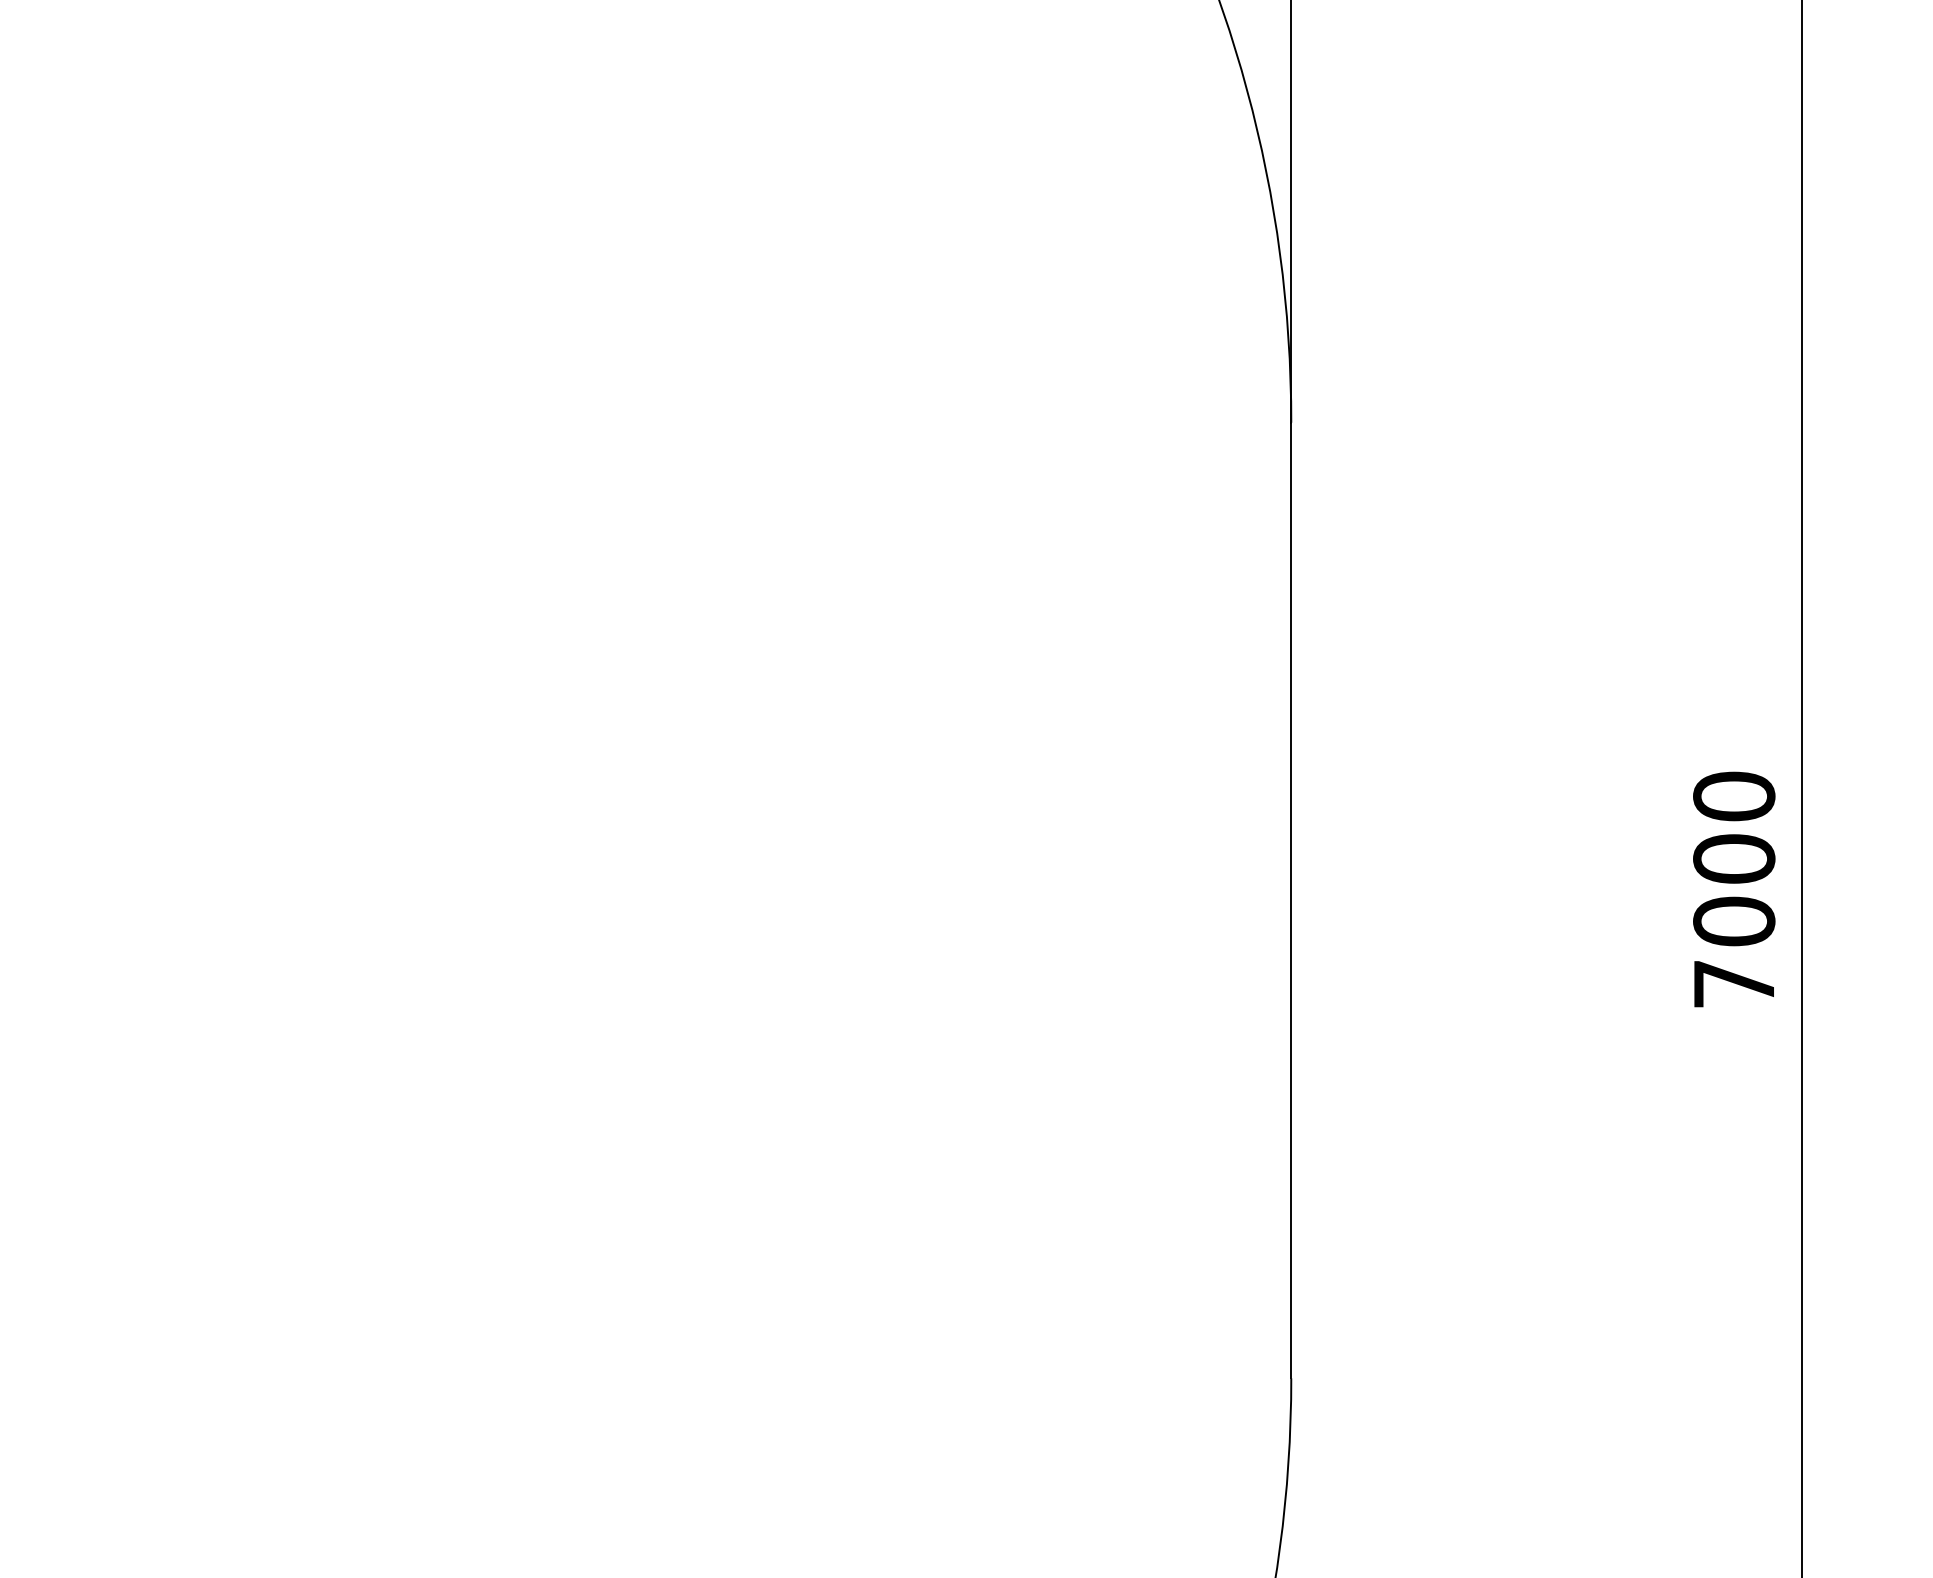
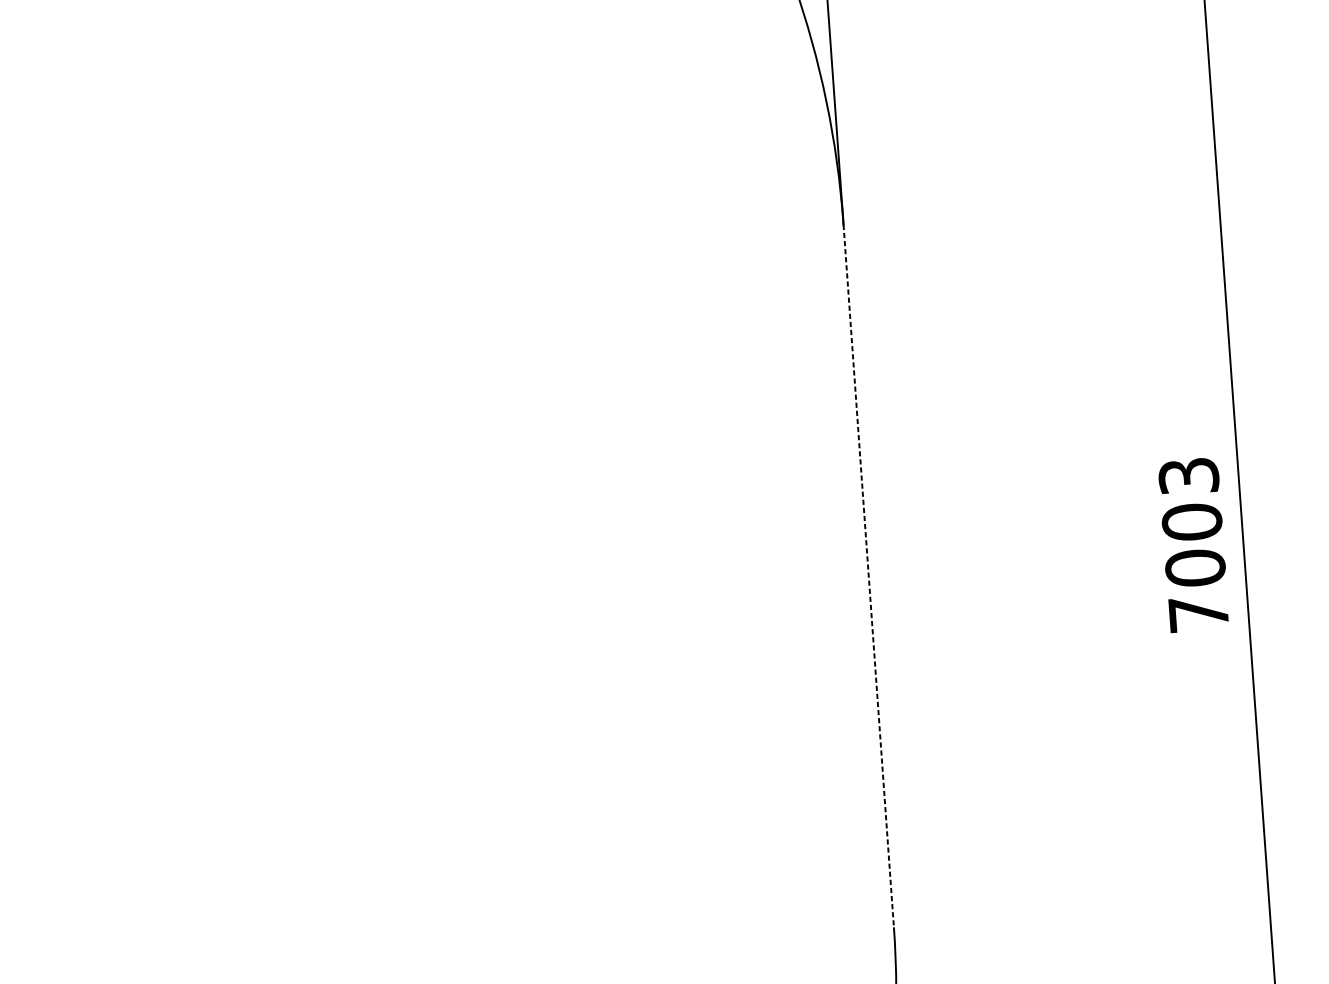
text: (1734, 796) -> (1189, 476), 7000 -> 7003
line: (1291, 900) -> (868, 576), solid -> dashed

